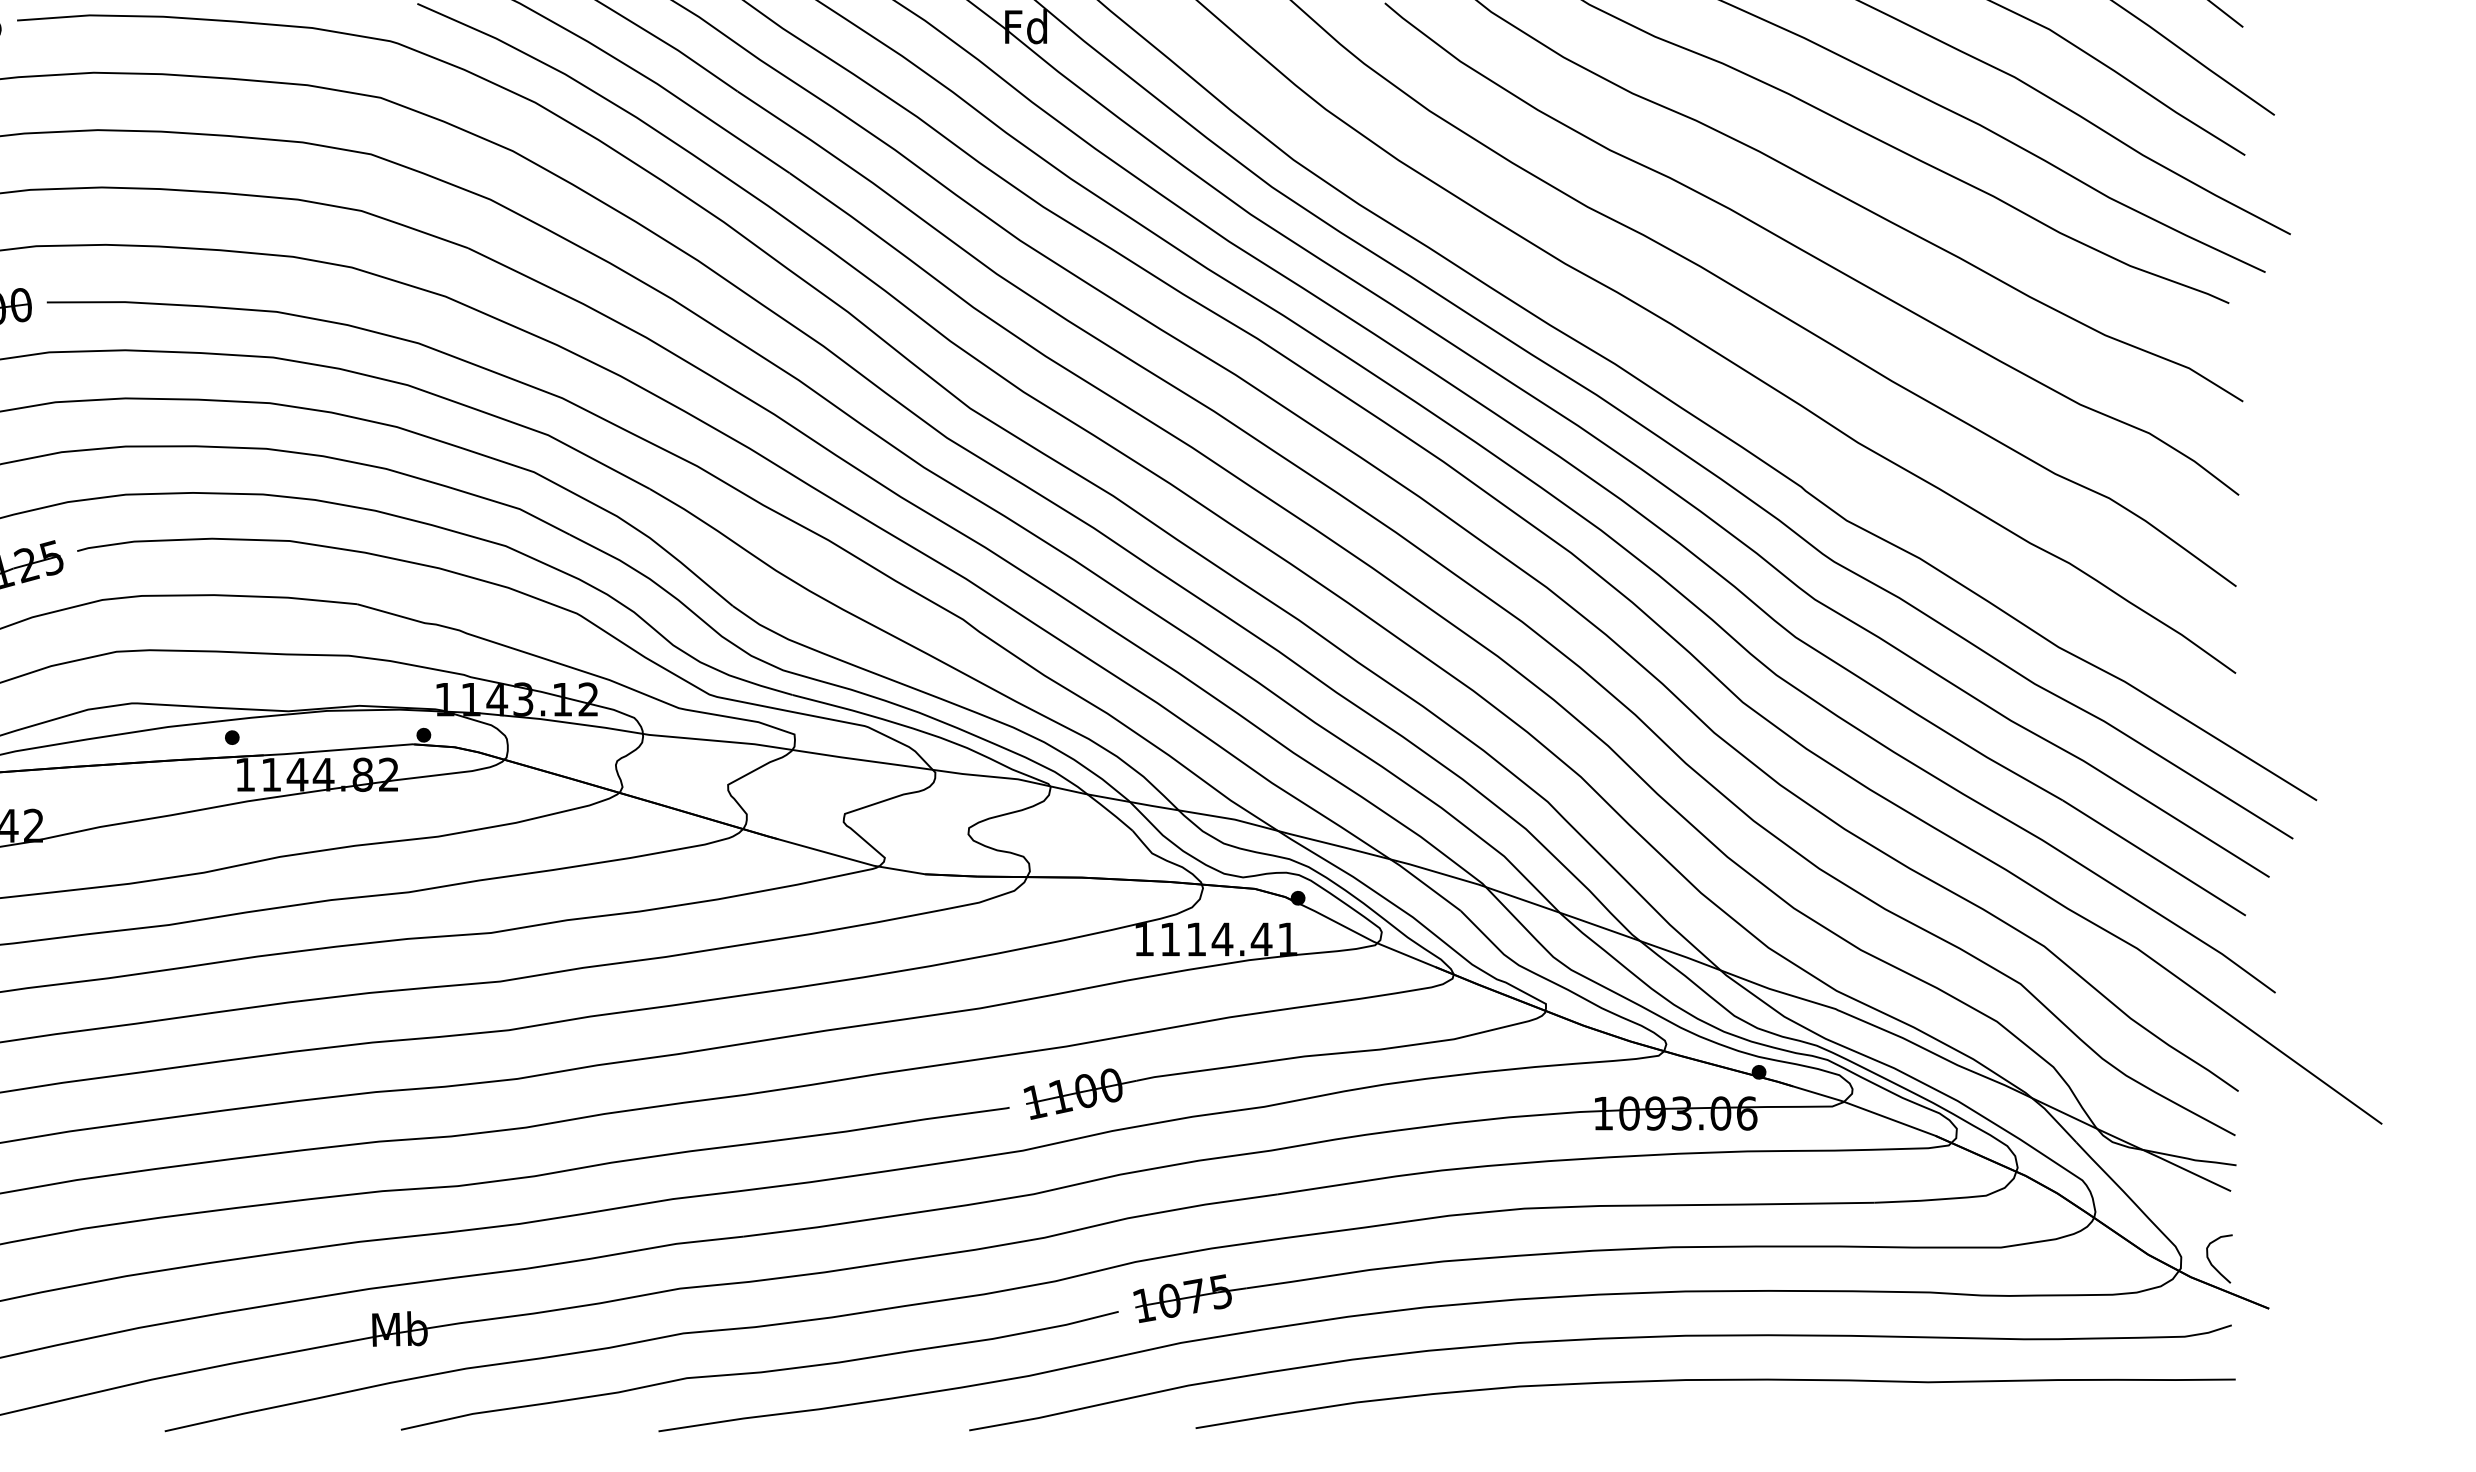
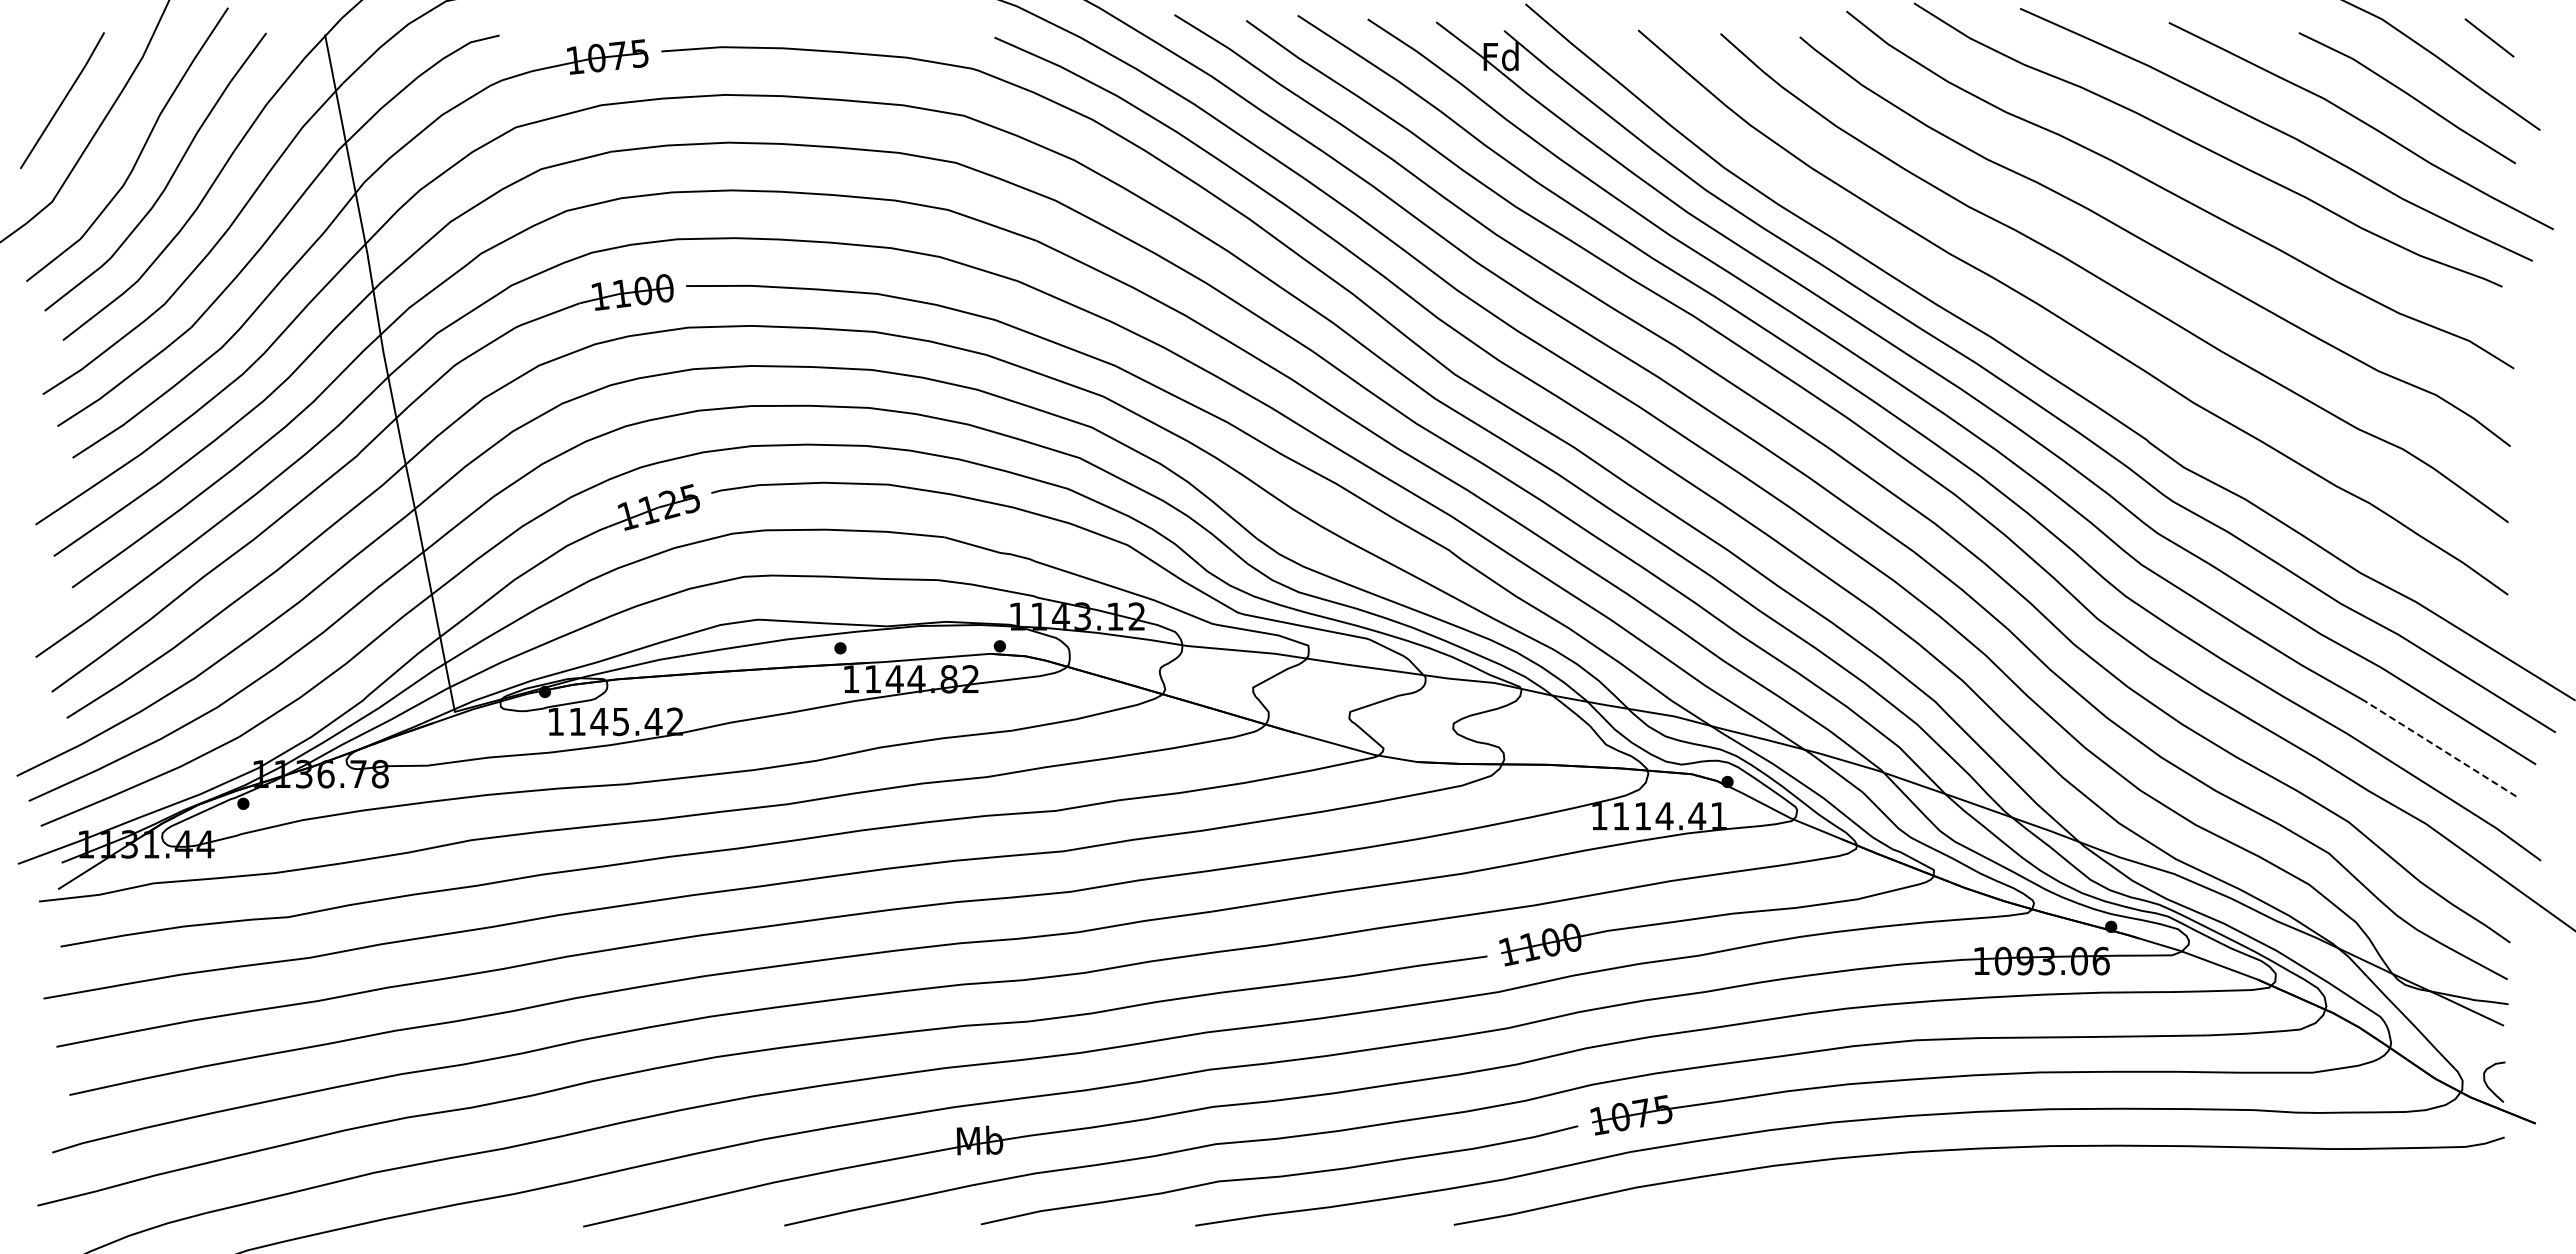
line: (2153, 858) -> (2439, 748), solid -> dashed
curve: (1714, 1380) -> (2074, 1183), removed

